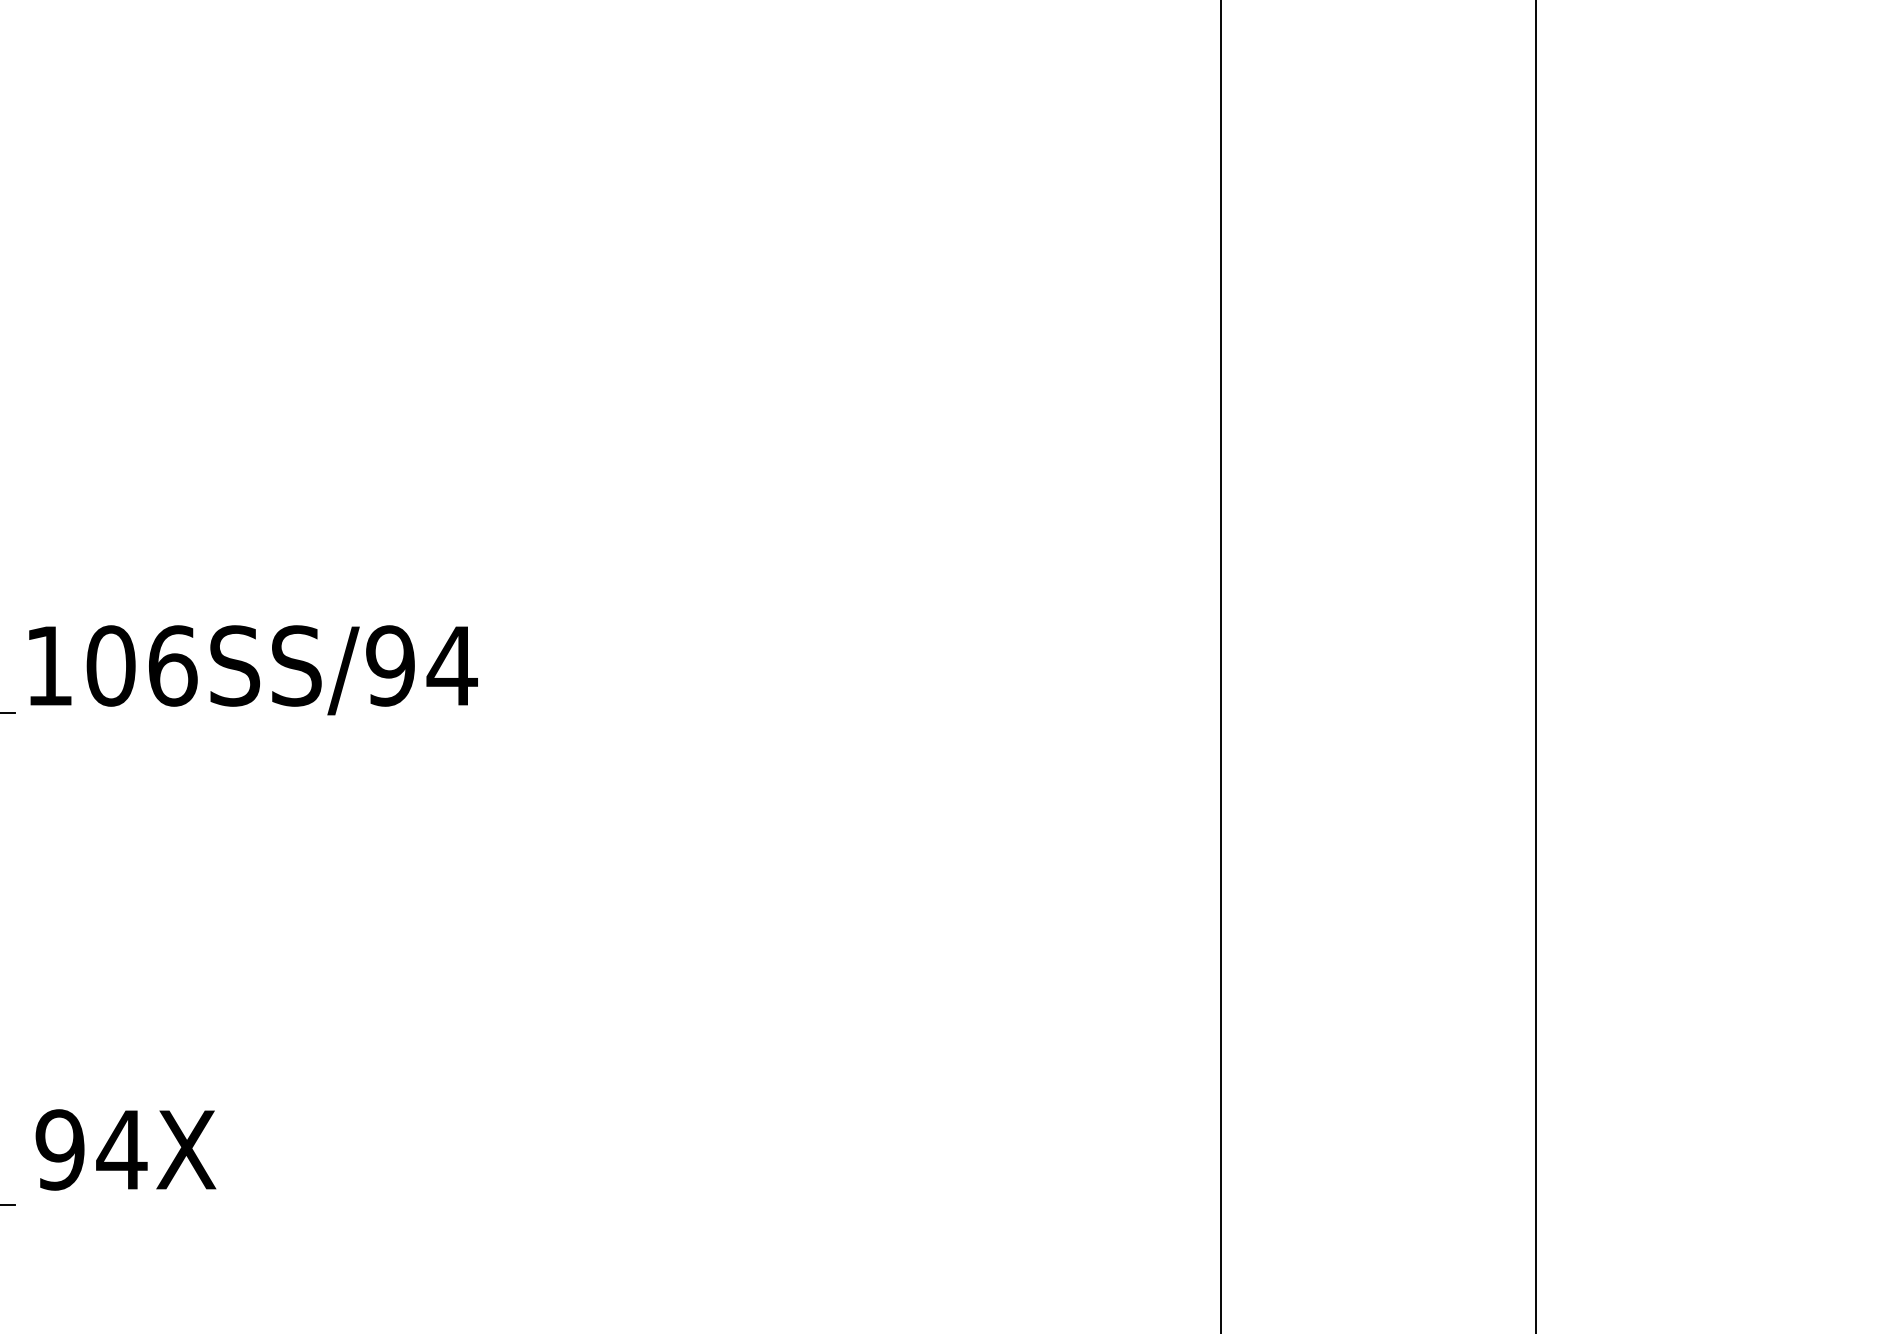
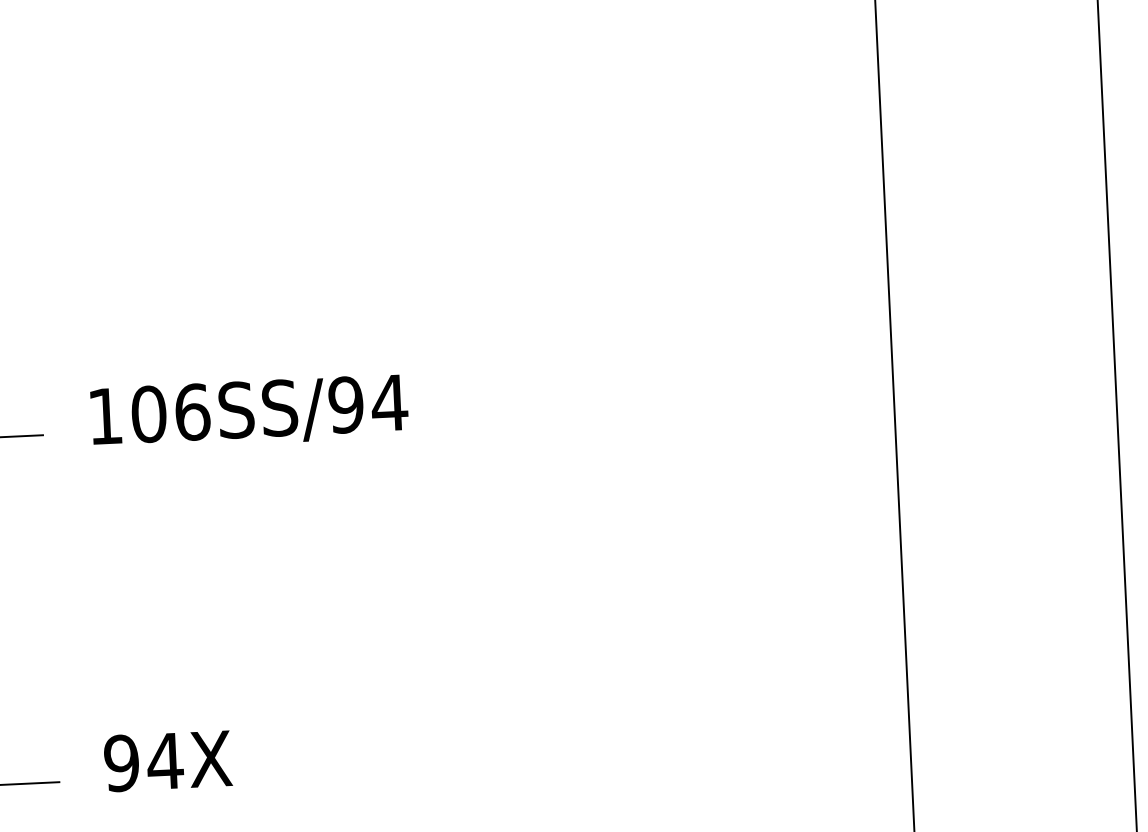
text: (253, 670) -> (249, 412), moved
text: (125, 1149) -> (167, 760), moved

